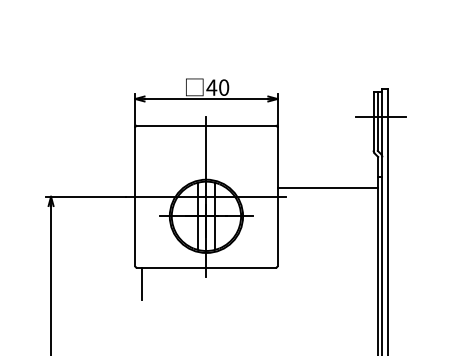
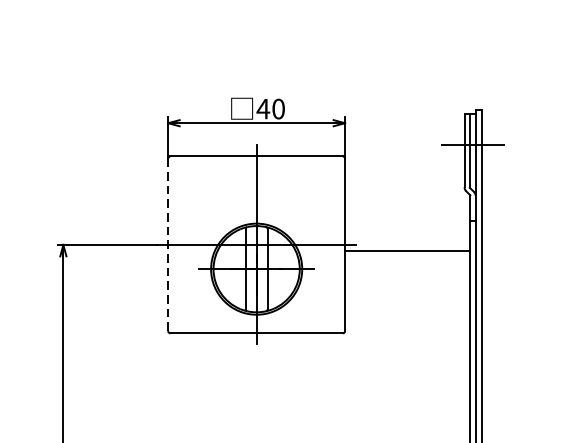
line: (327, 187) -> (407, 250), moved
line: (135, 196) -> (168, 244), solid -> dashed
line: (142, 283) -> (177, 352), removed

